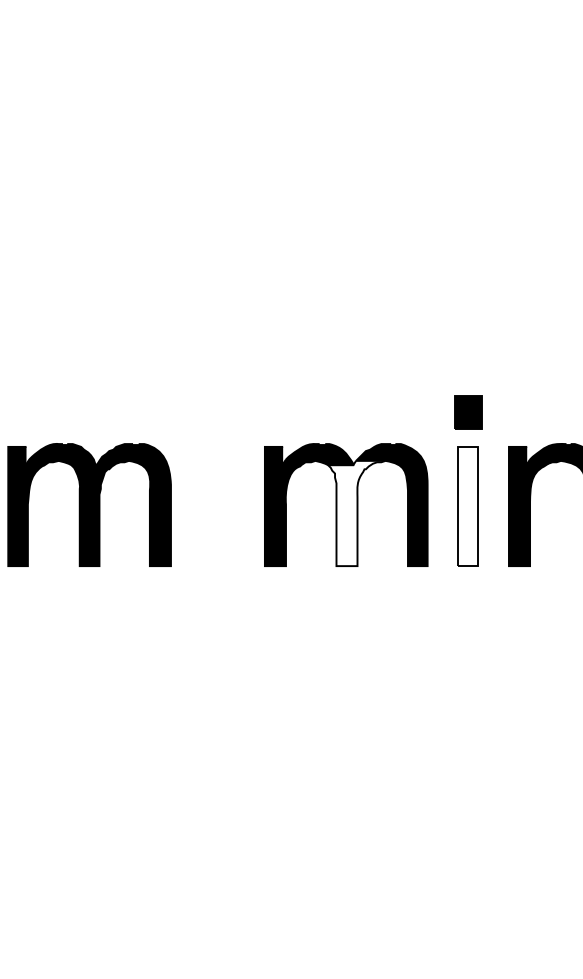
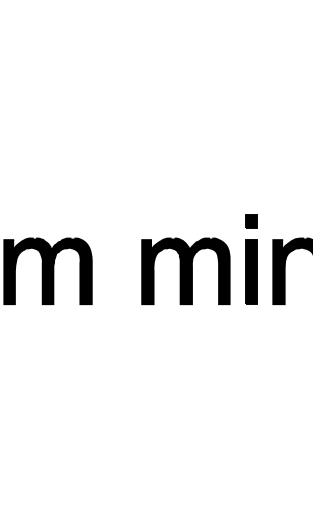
part: (468, 412) -> (251, 221), size x0.71
fill: (468, 507) -> (251, 272), added
fill: (356, 512) -> (191, 275), added

